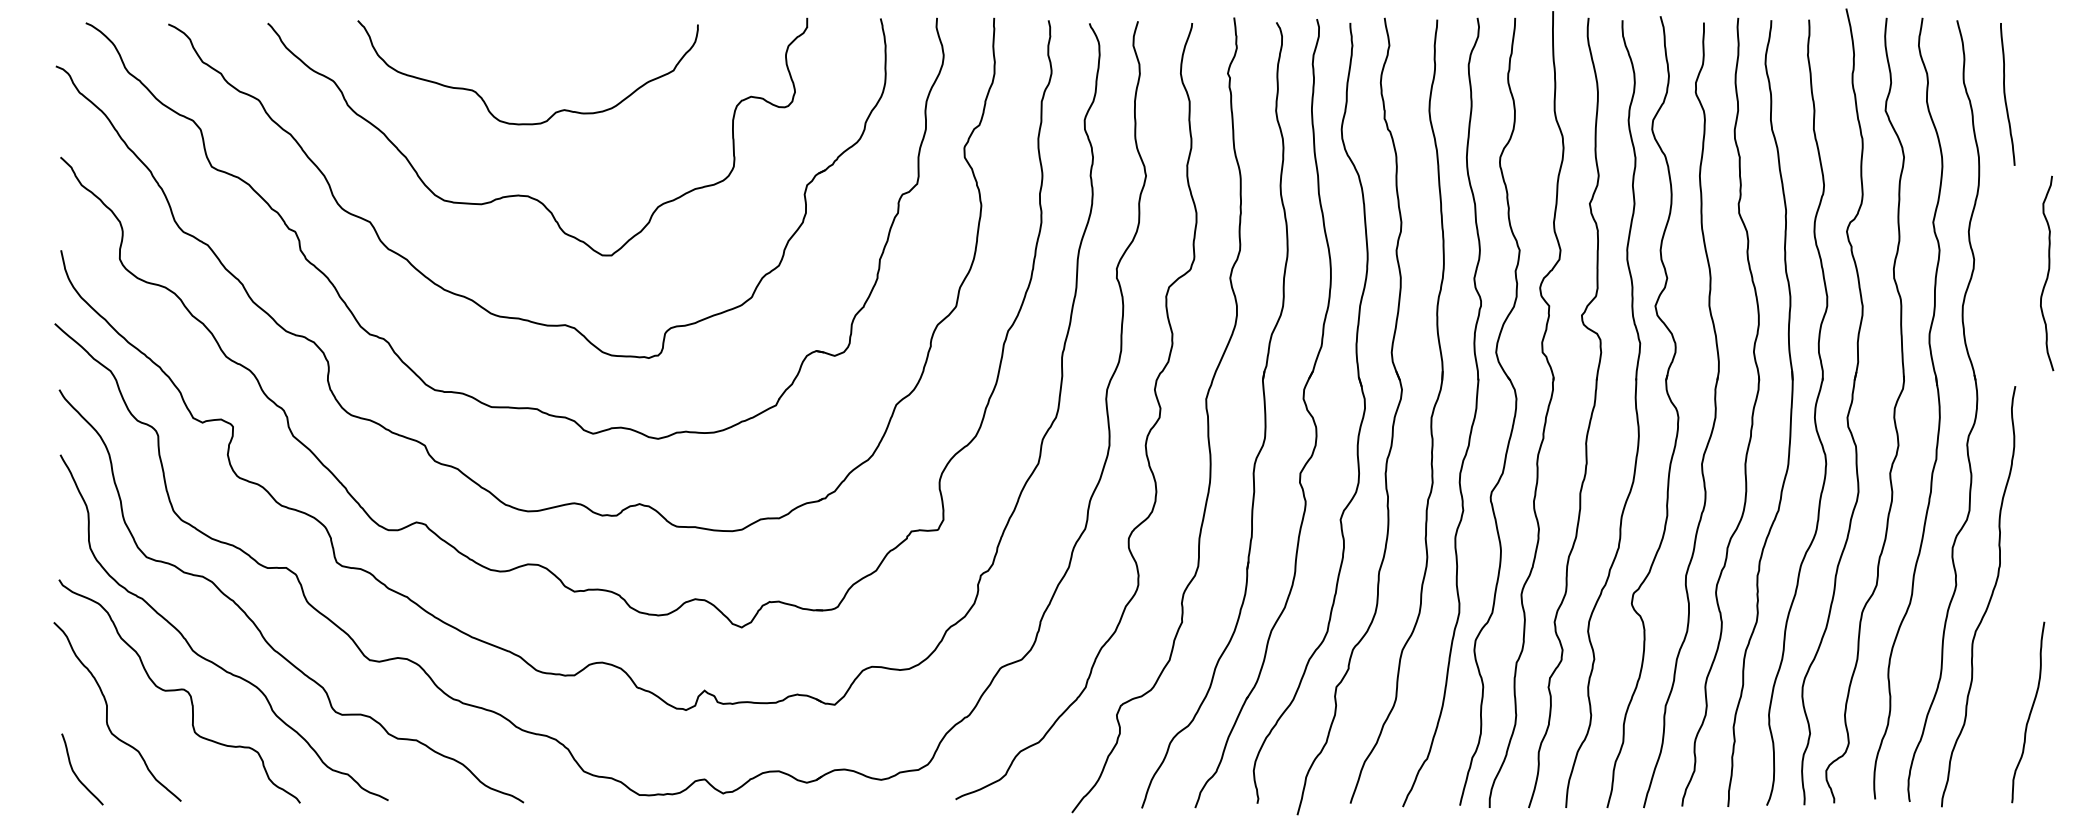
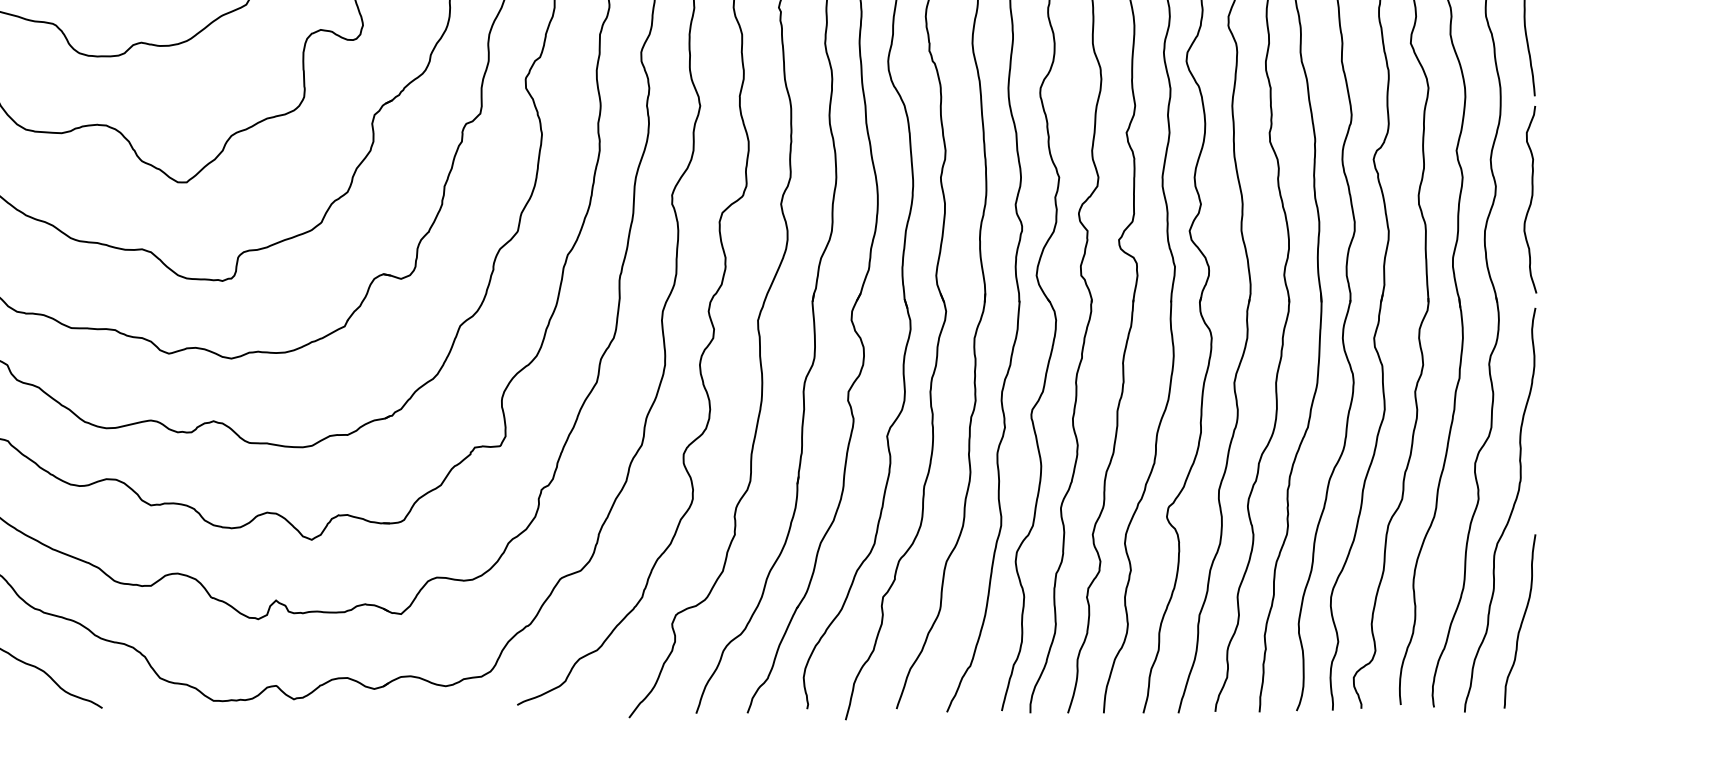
curve: (2047, 273) -> (1530, 199), moved
curve: (2029, 712) -> (1521, 621), moved

